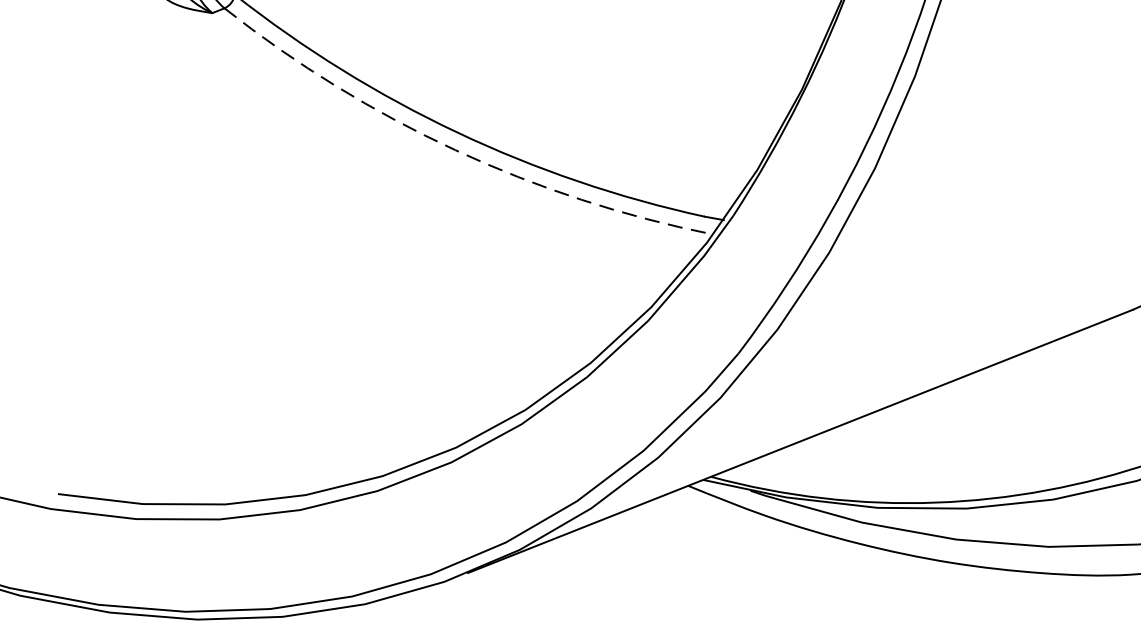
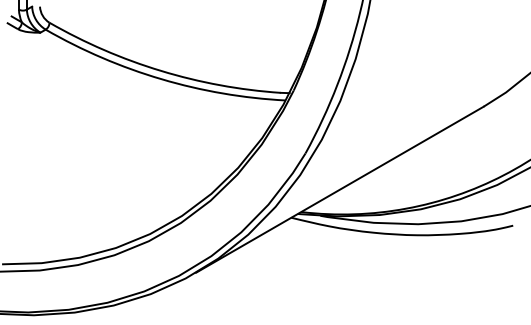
arc: (455, 150) -> (161, 79), dashed -> solid

